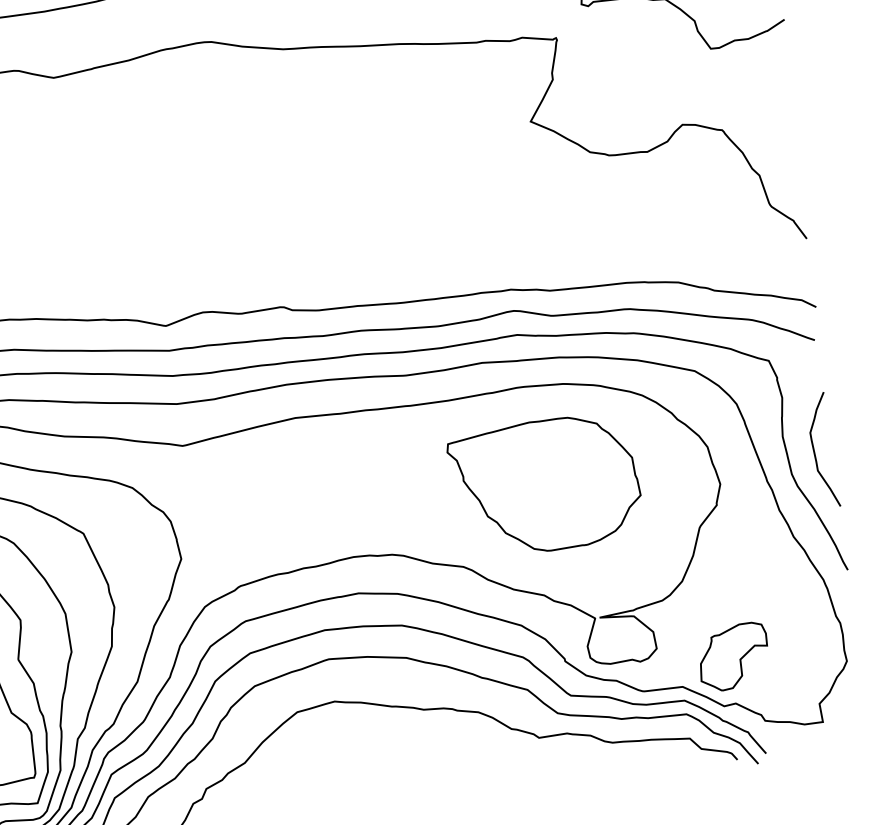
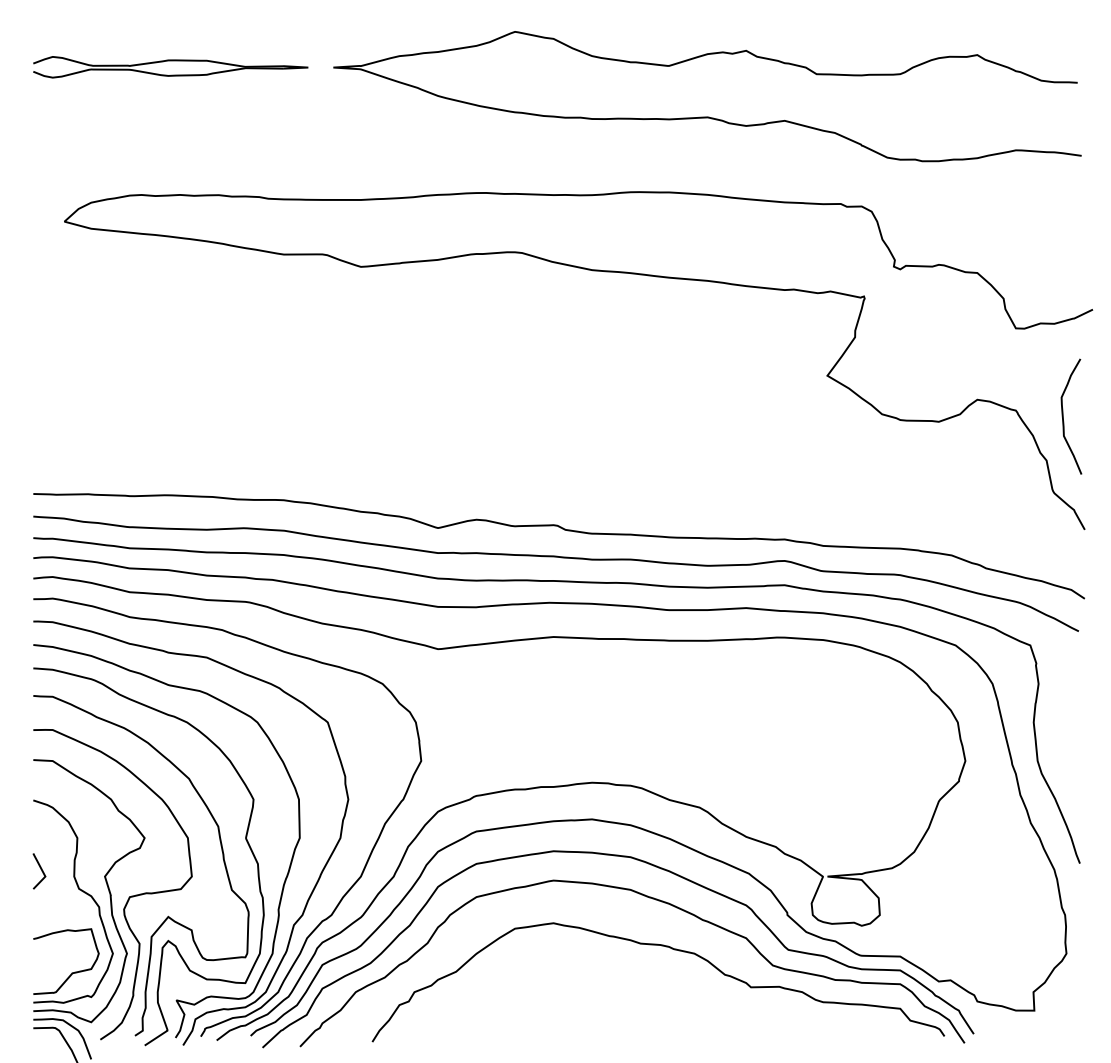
curve: (814, 451) -> (1063, 416), moved
part: (544, 485) -> (791, 738), removed
part: (733, 656) -> (954, 933), removed

